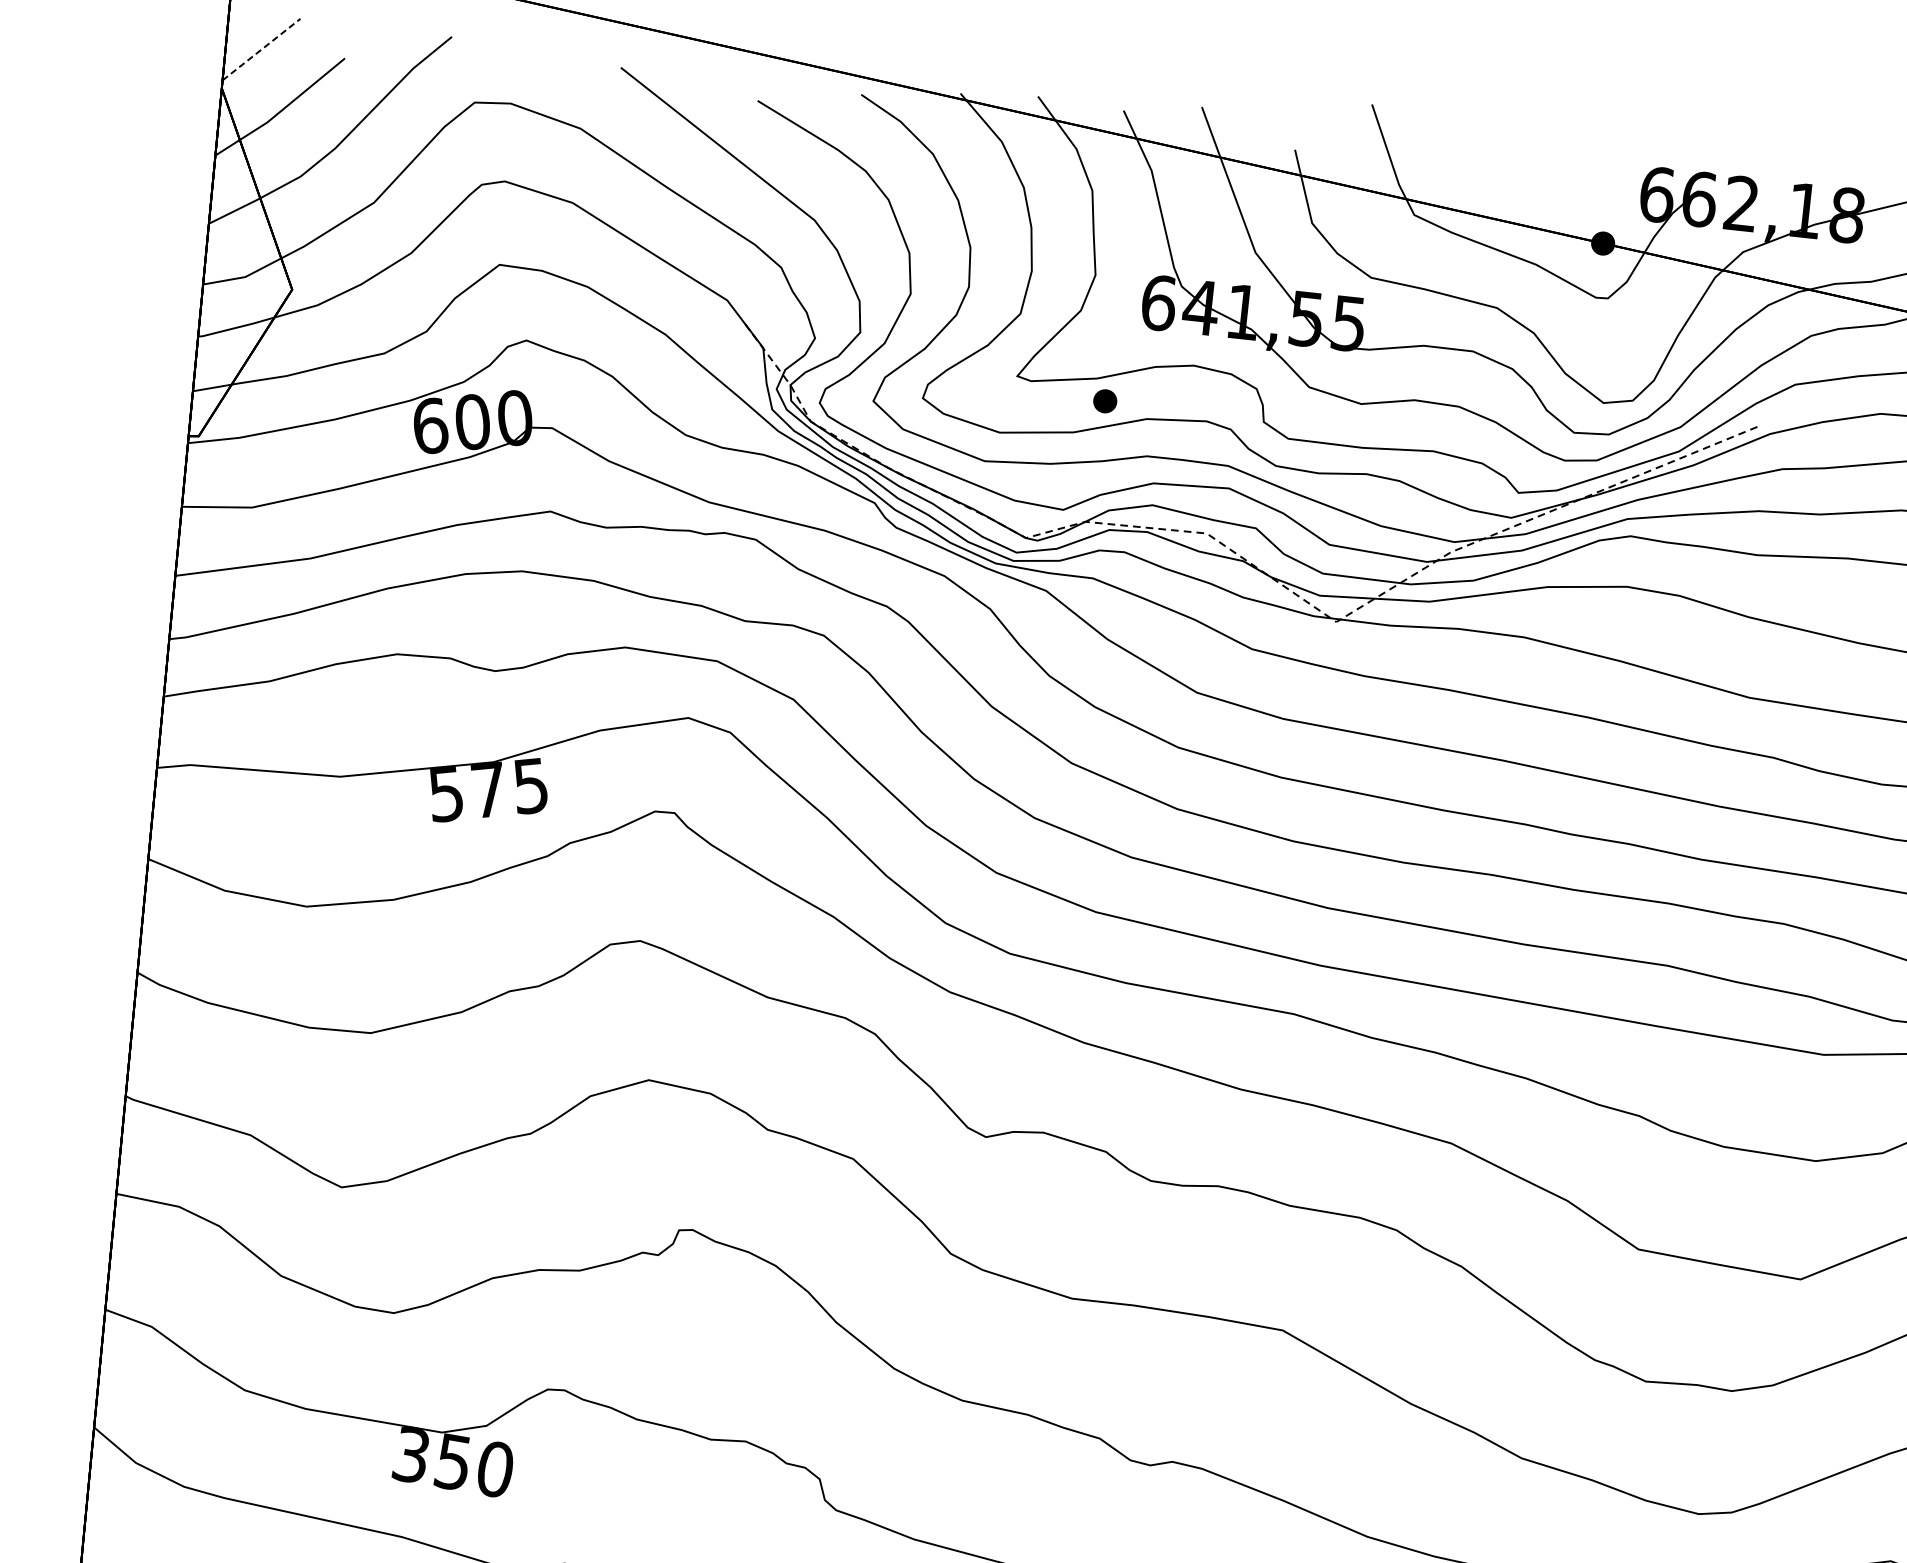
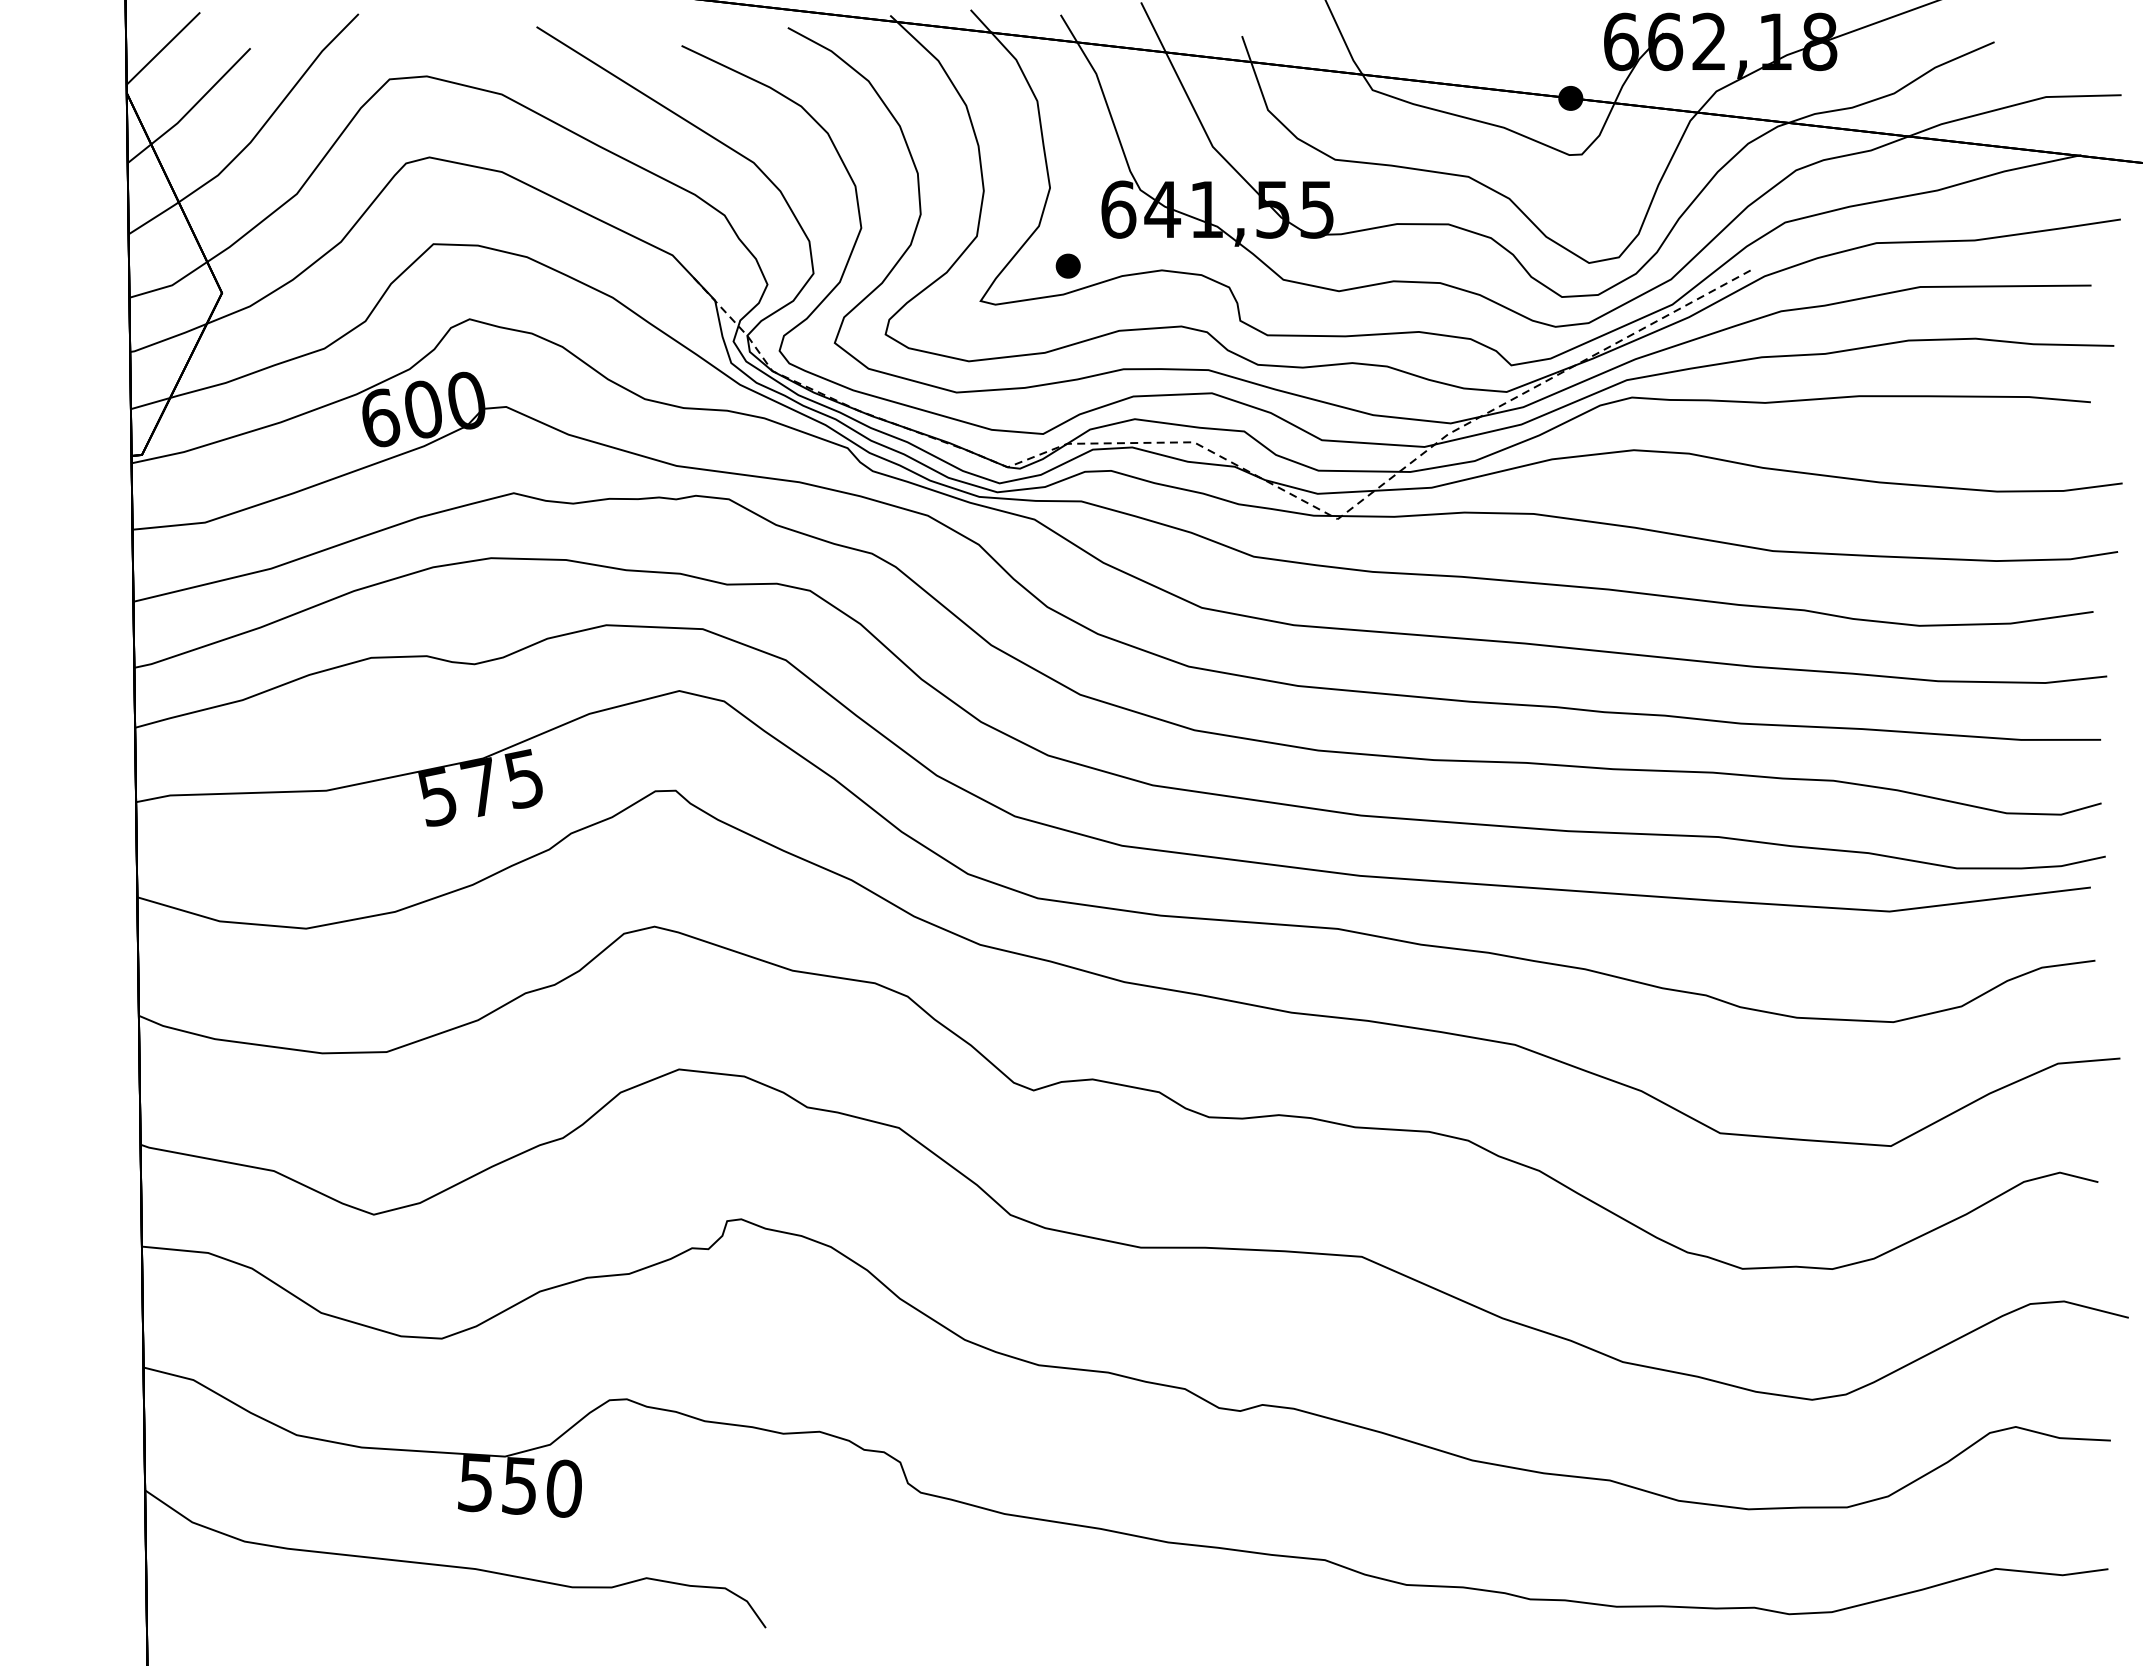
line: (261, 49) -> (163, 48), dashed -> solid
part: (1104, 400) -> (1067, 265), moved
text: (410, 1455) -> (475, 1483), 350 -> 550

